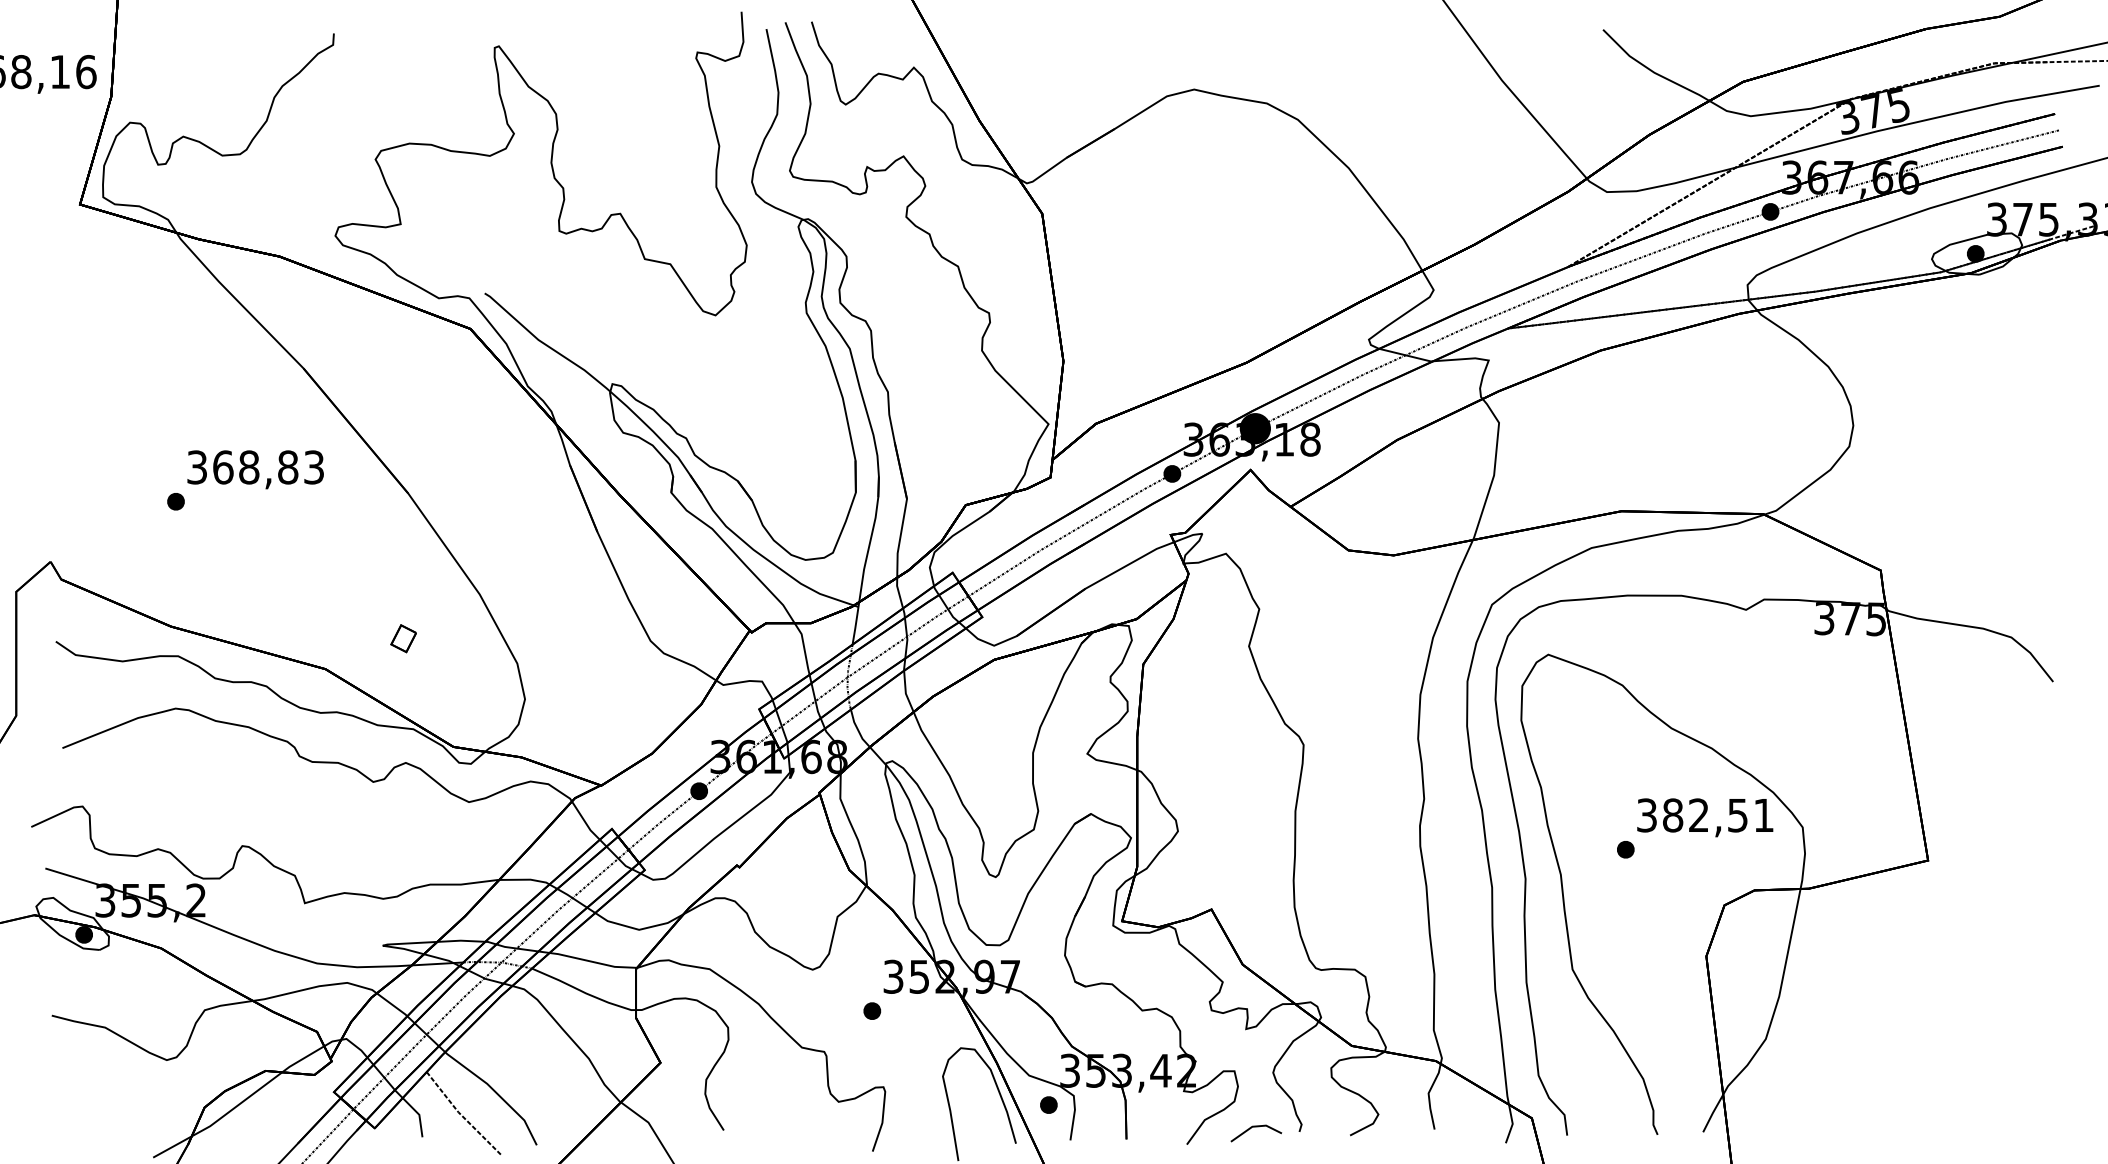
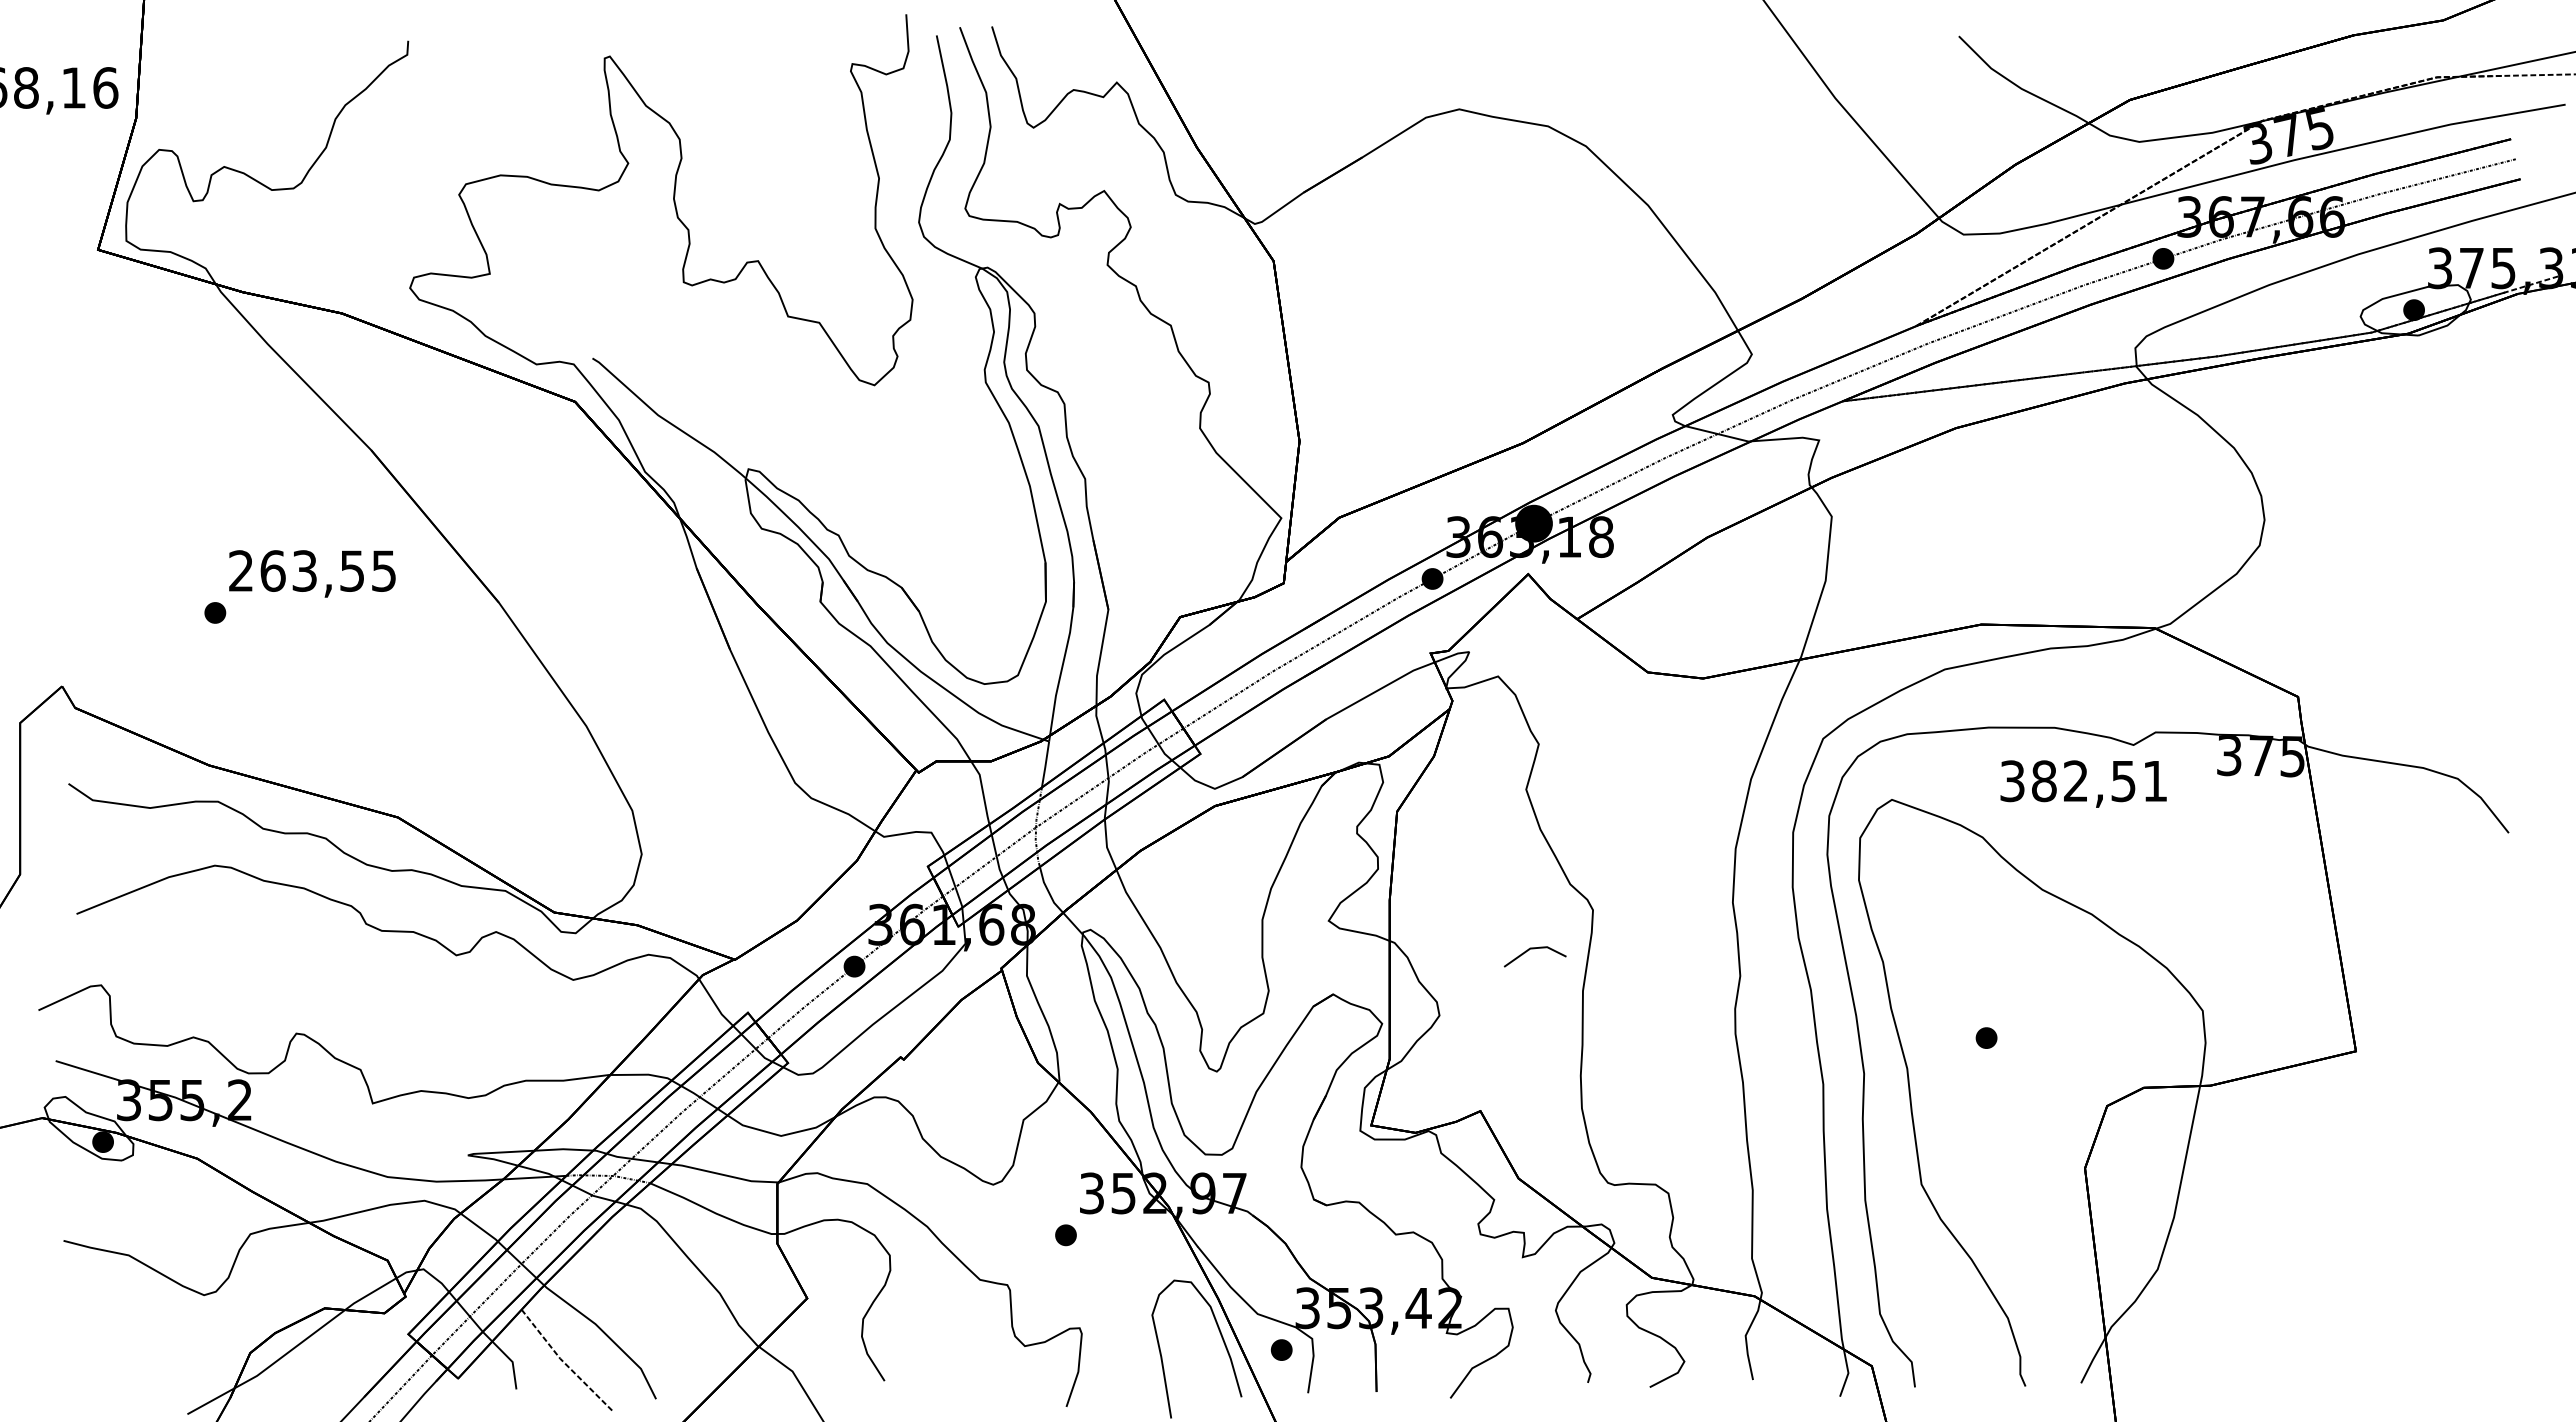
text: (255, 467) -> (312, 570), 368,83 -> 263,55
part: (403, 638) -> (493, 779), removed
text: (1705, 817) -> (2083, 783), moved
line: (1255, 1127) -> (1534, 949), moved

